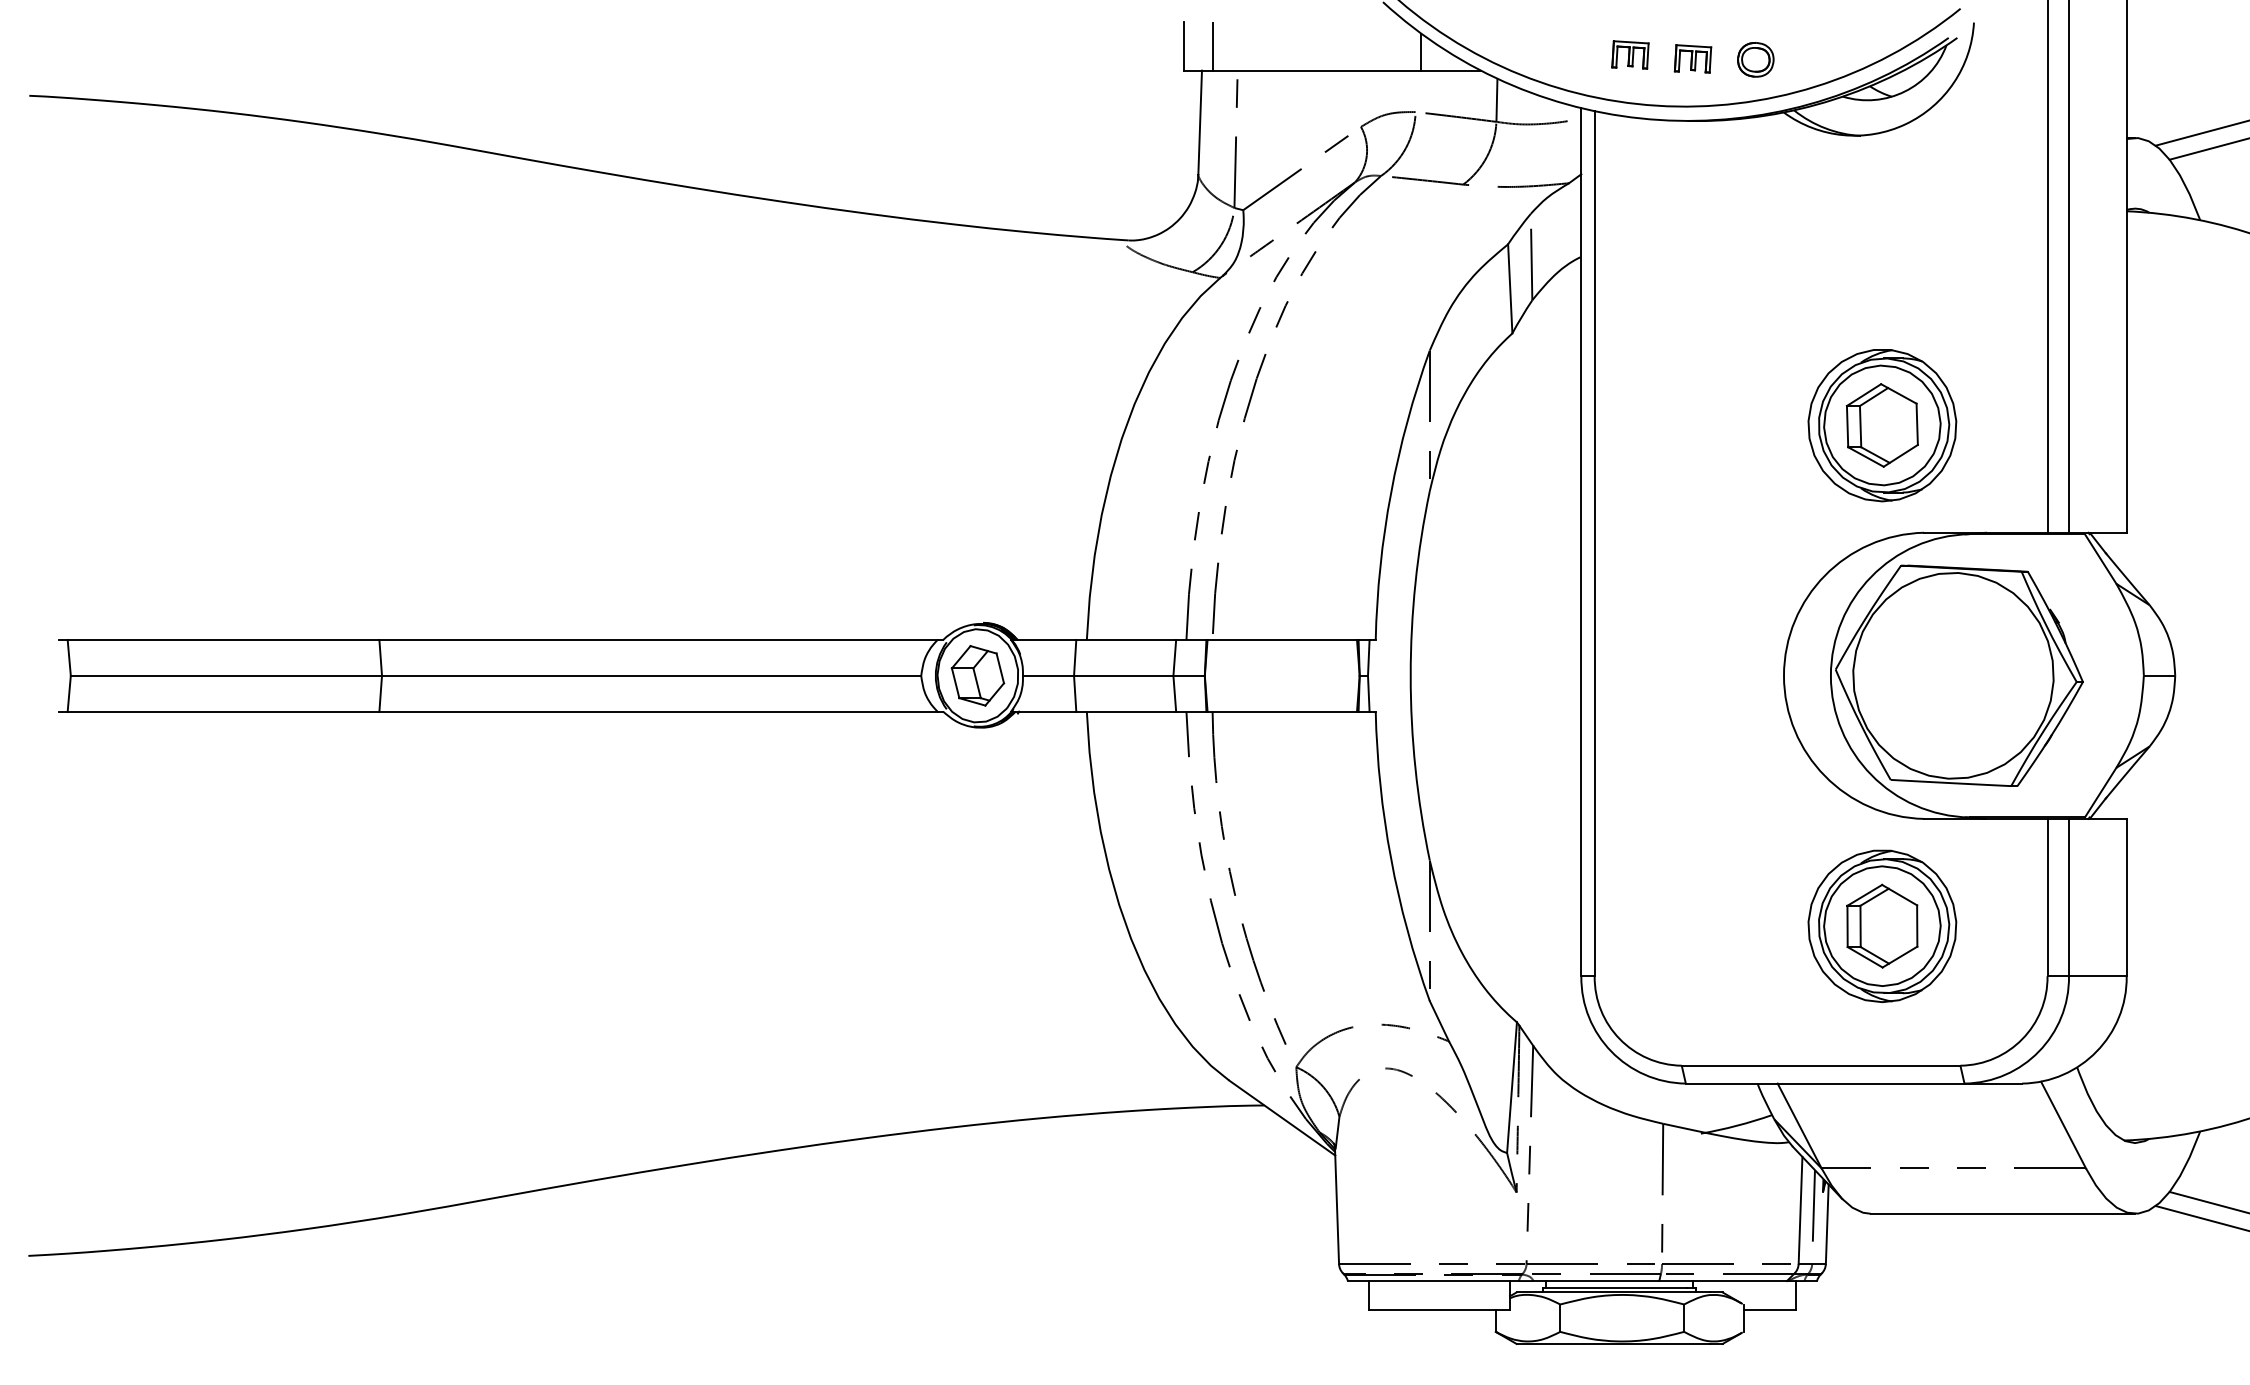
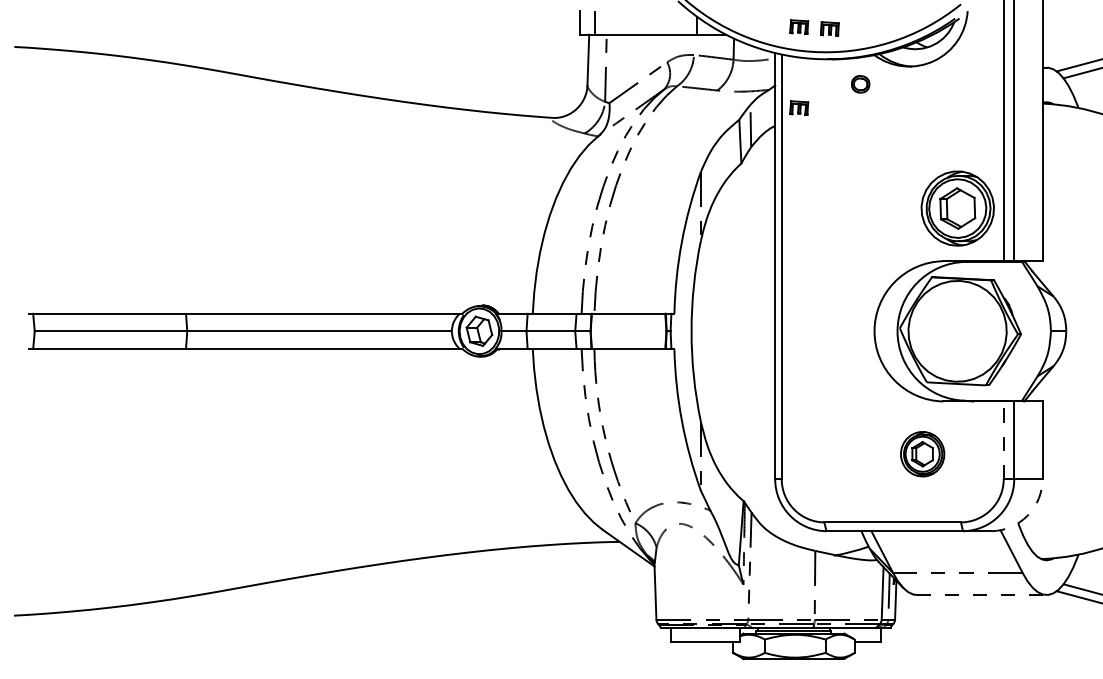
part: (1755, 60) -> (860, 84), moved
part: (1630, 219) -> (799, 107), added
part: (1881, 425) -> (957, 208), moved
line: (2047, 898) -> (1003, 440), solid -> dashed
part: (1881, 927) -> (922, 454), size x0.6
arc: (2096, 1051) -> (1027, 515), solid -> dashed
line: (2002, 1214) -> (981, 595), solid -> dashed

